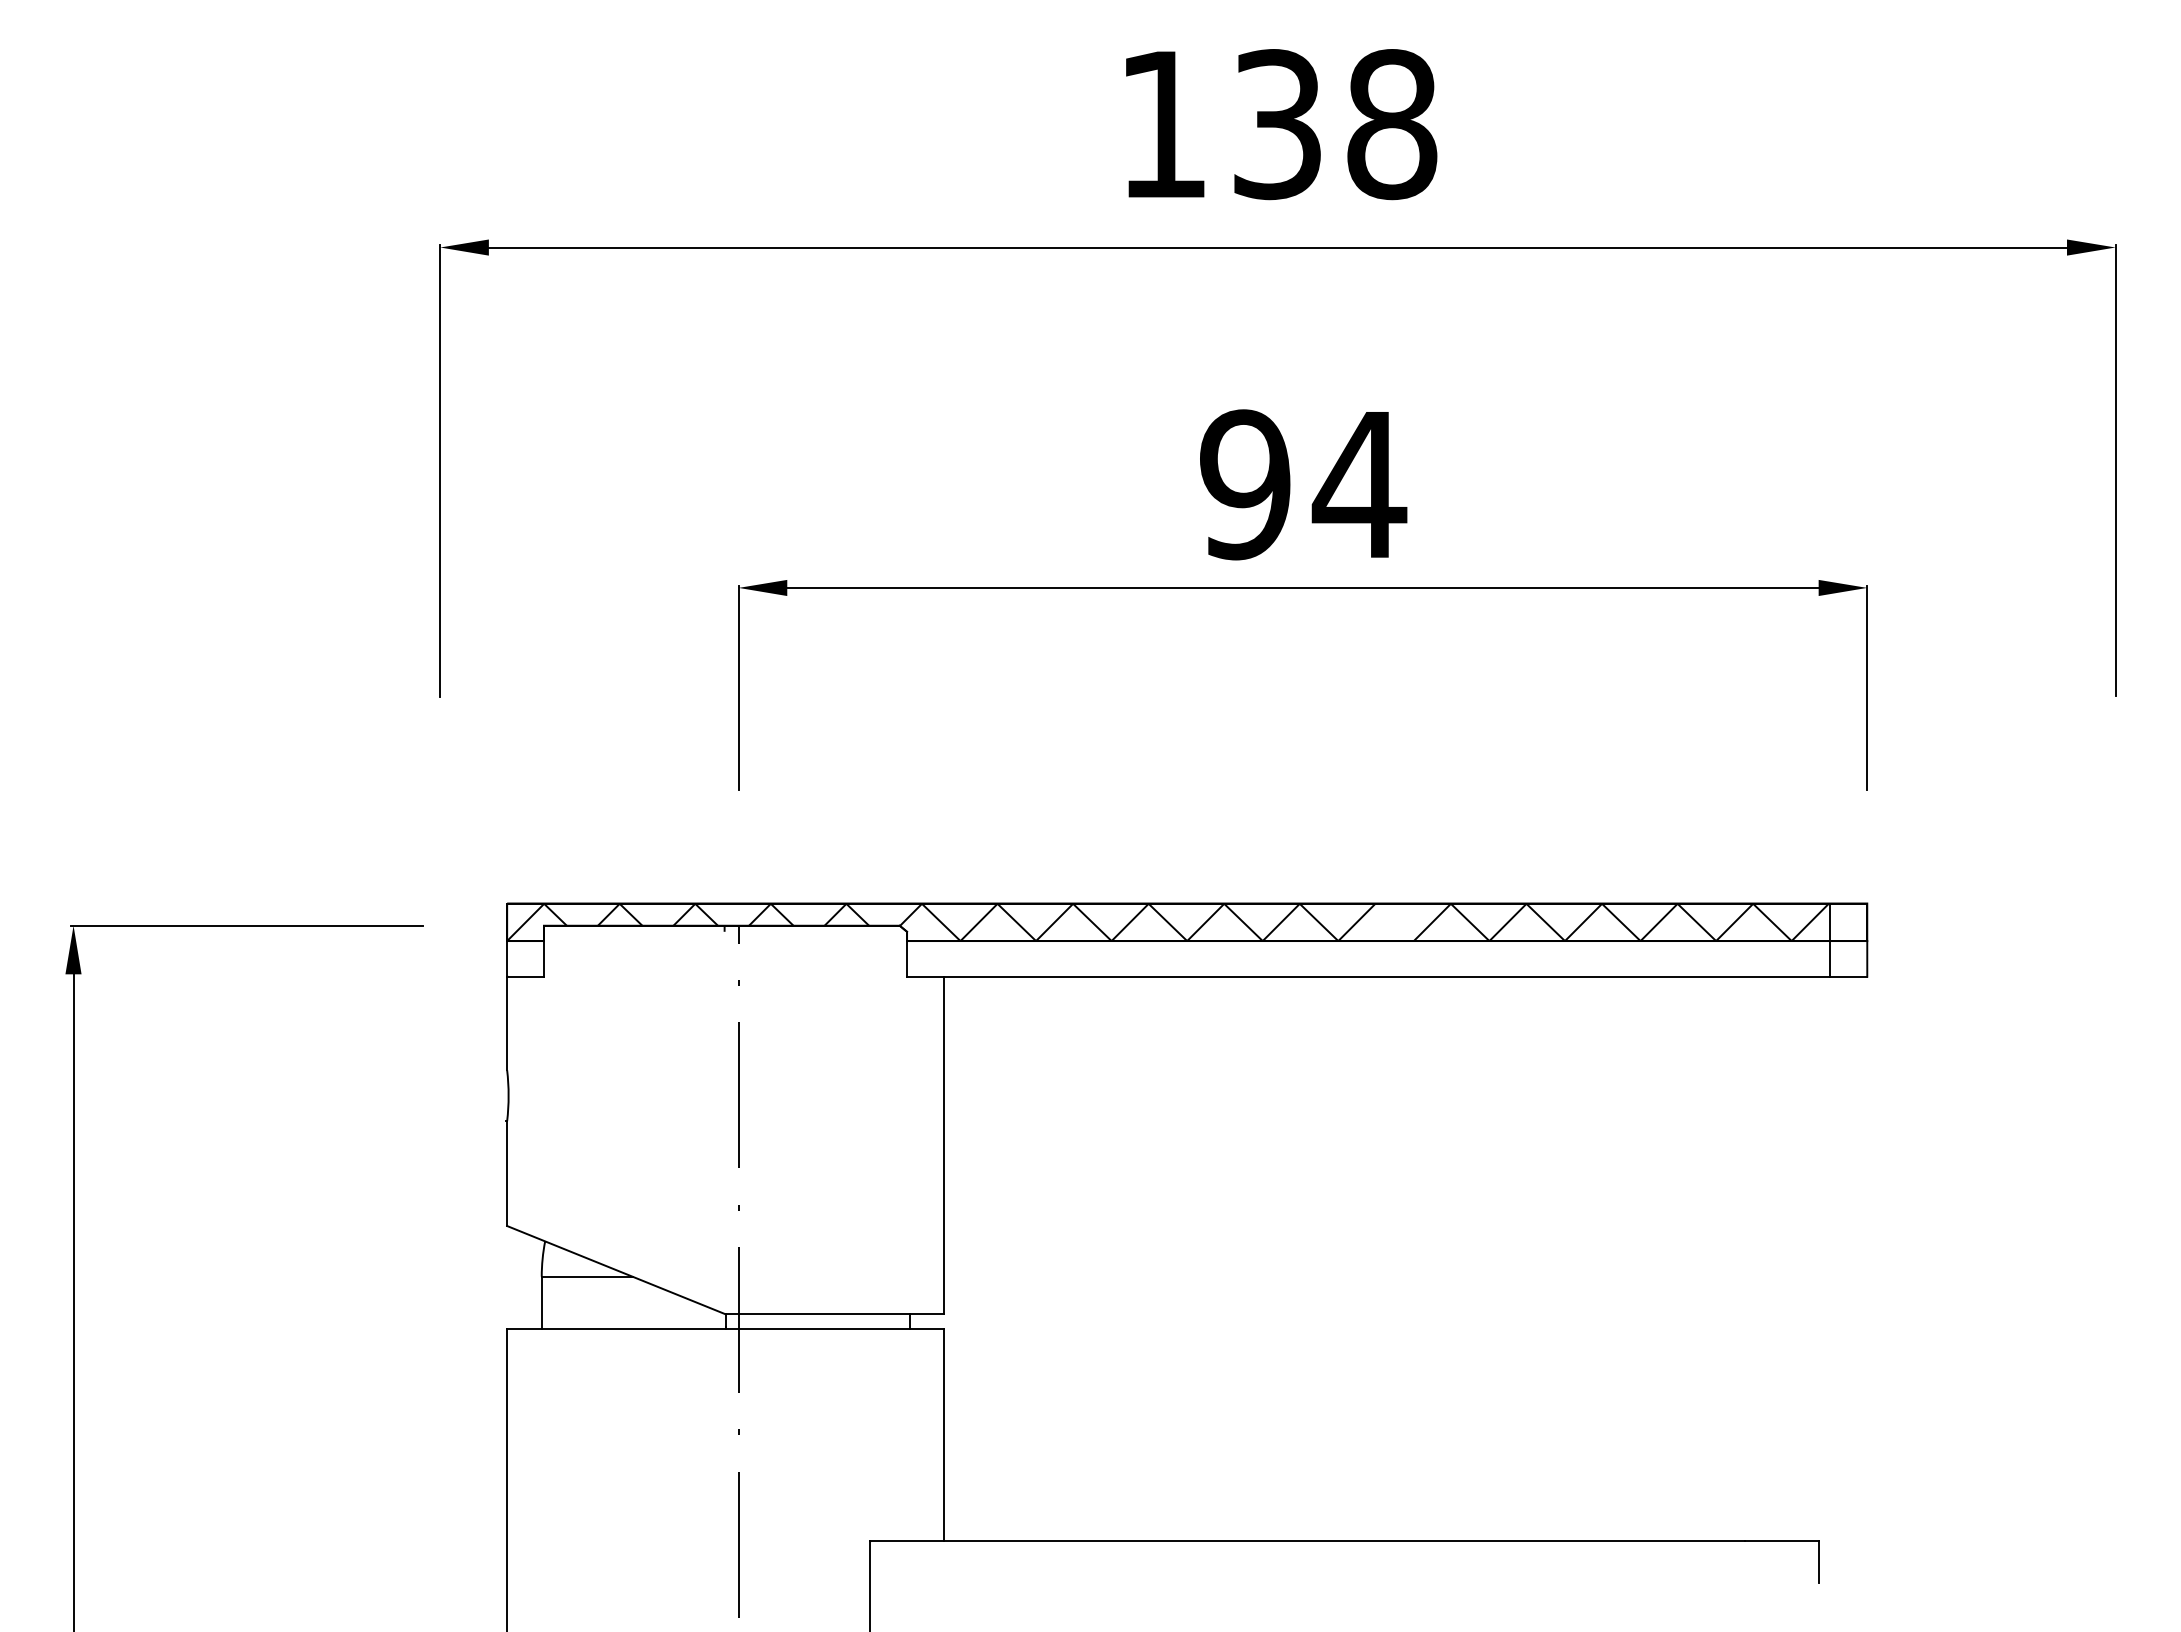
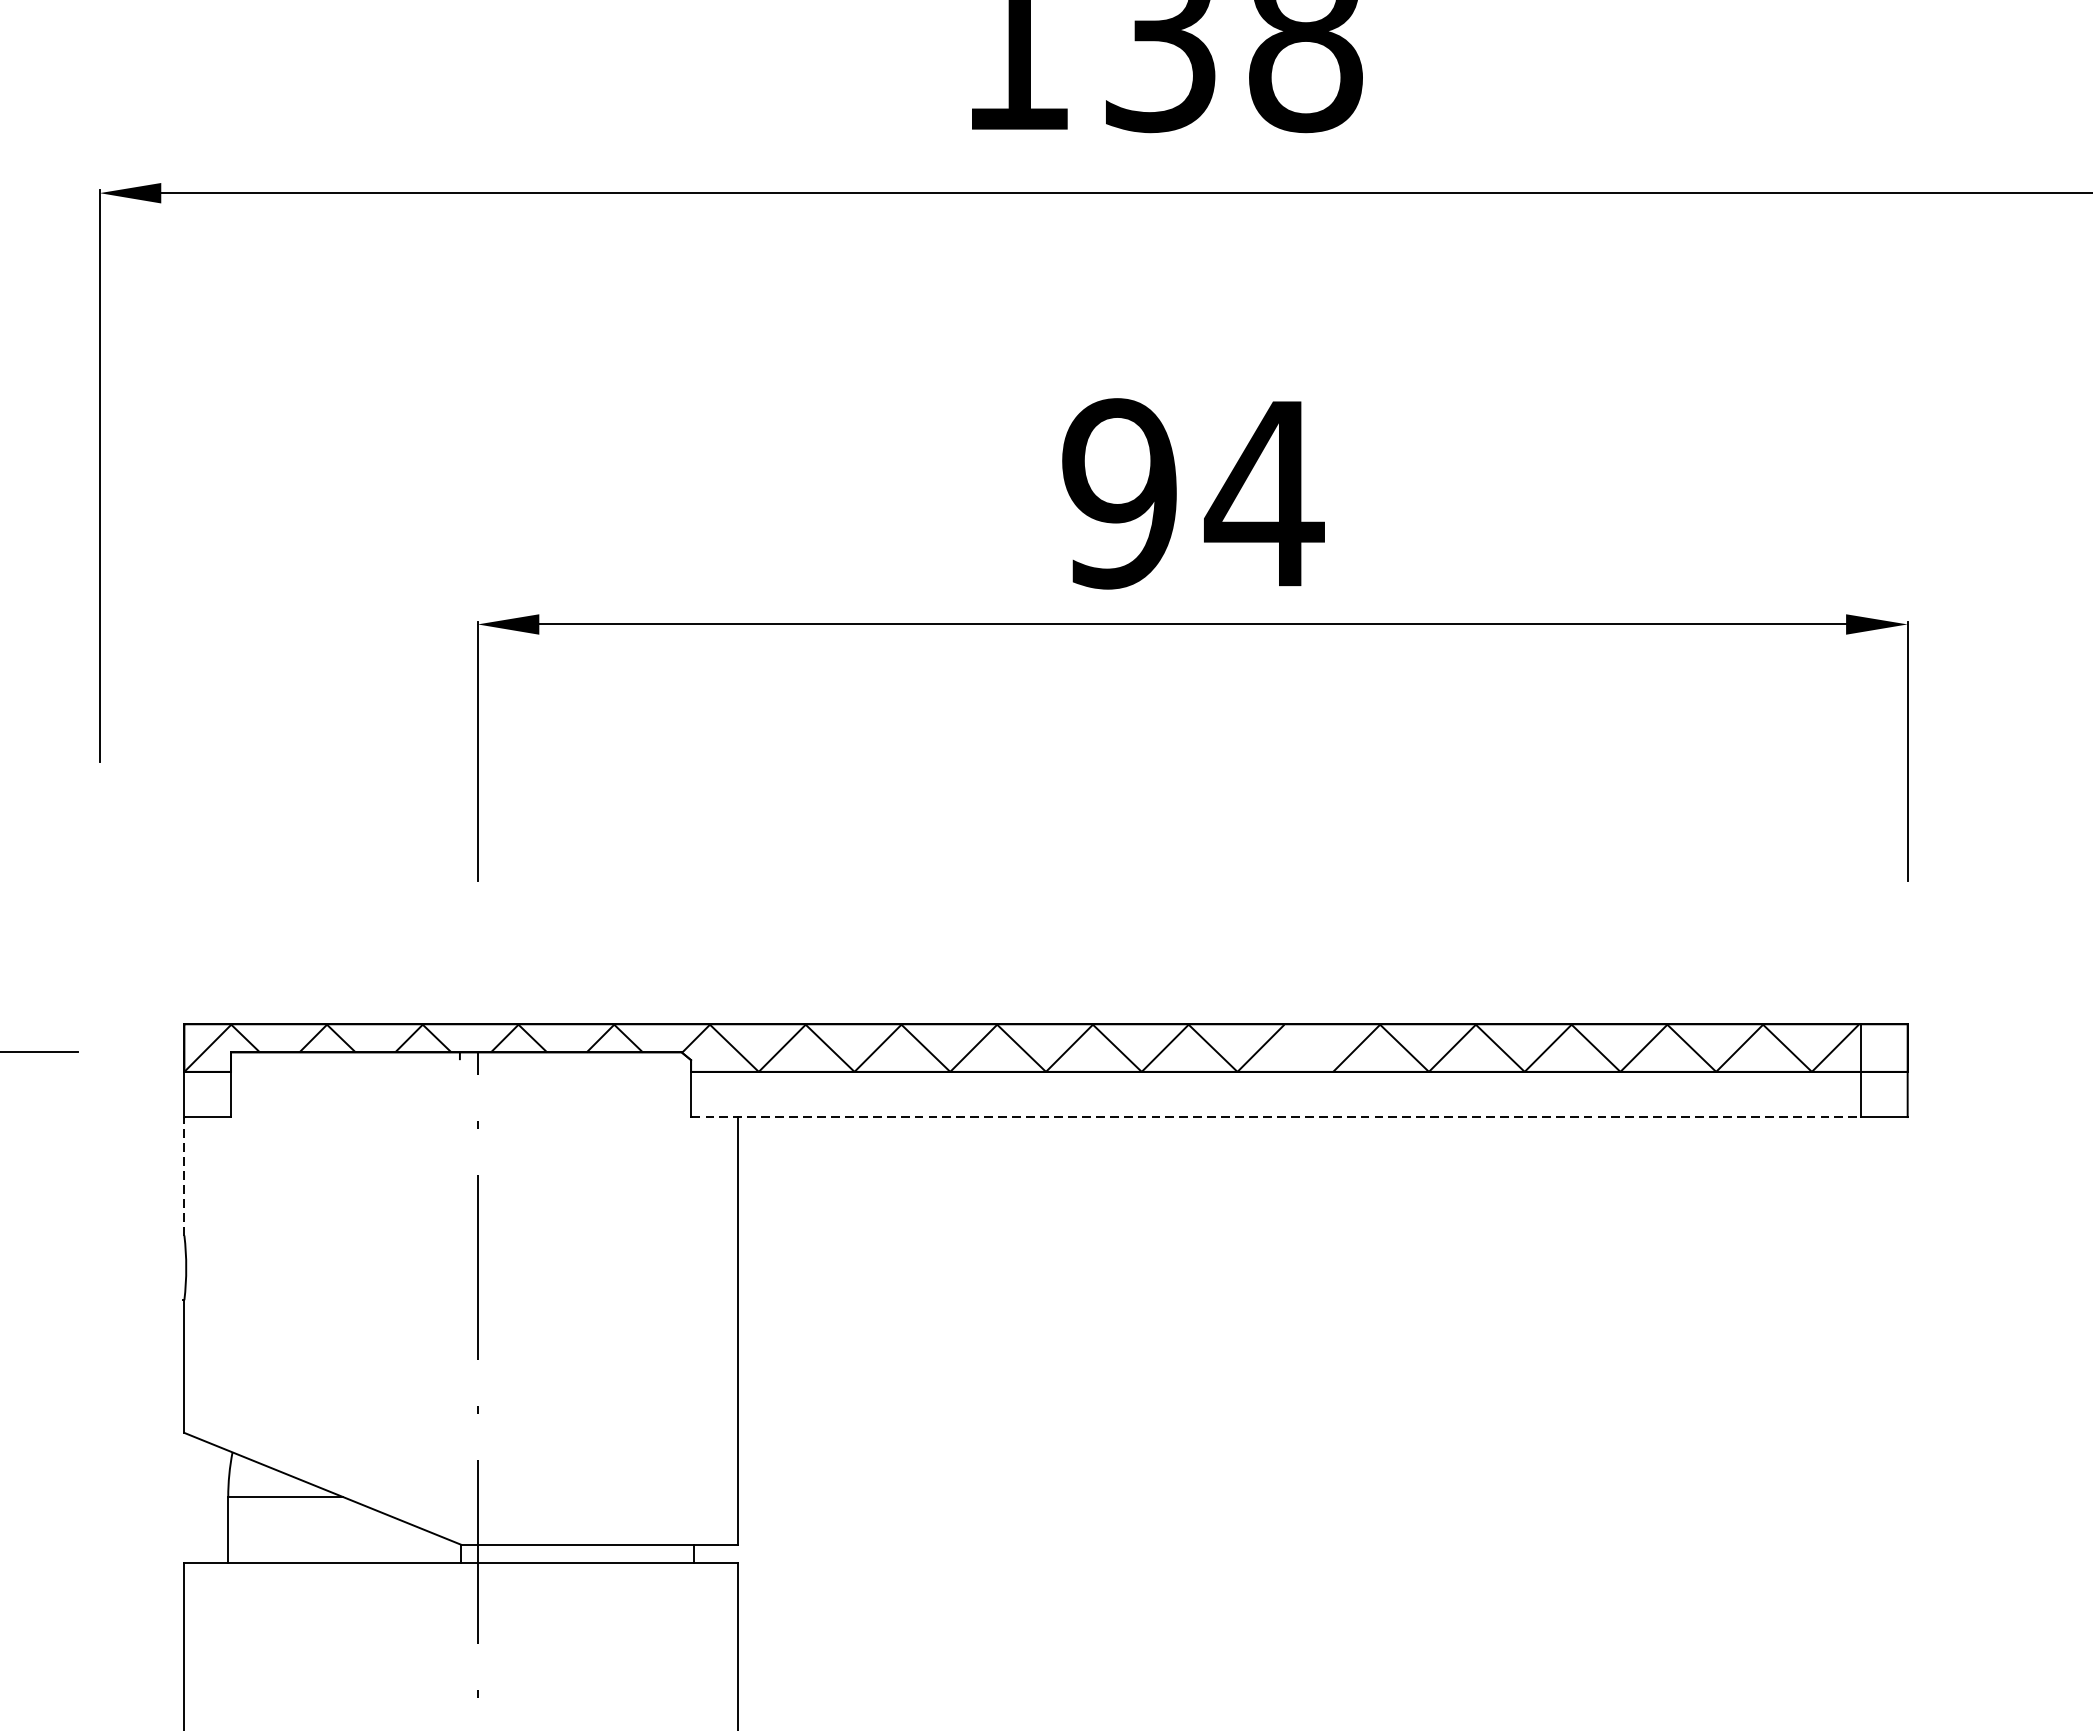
line: (1369, 976) -> (1276, 1116), solid -> dashed
line: (507, 1023) -> (184, 1176), solid -> dashed

